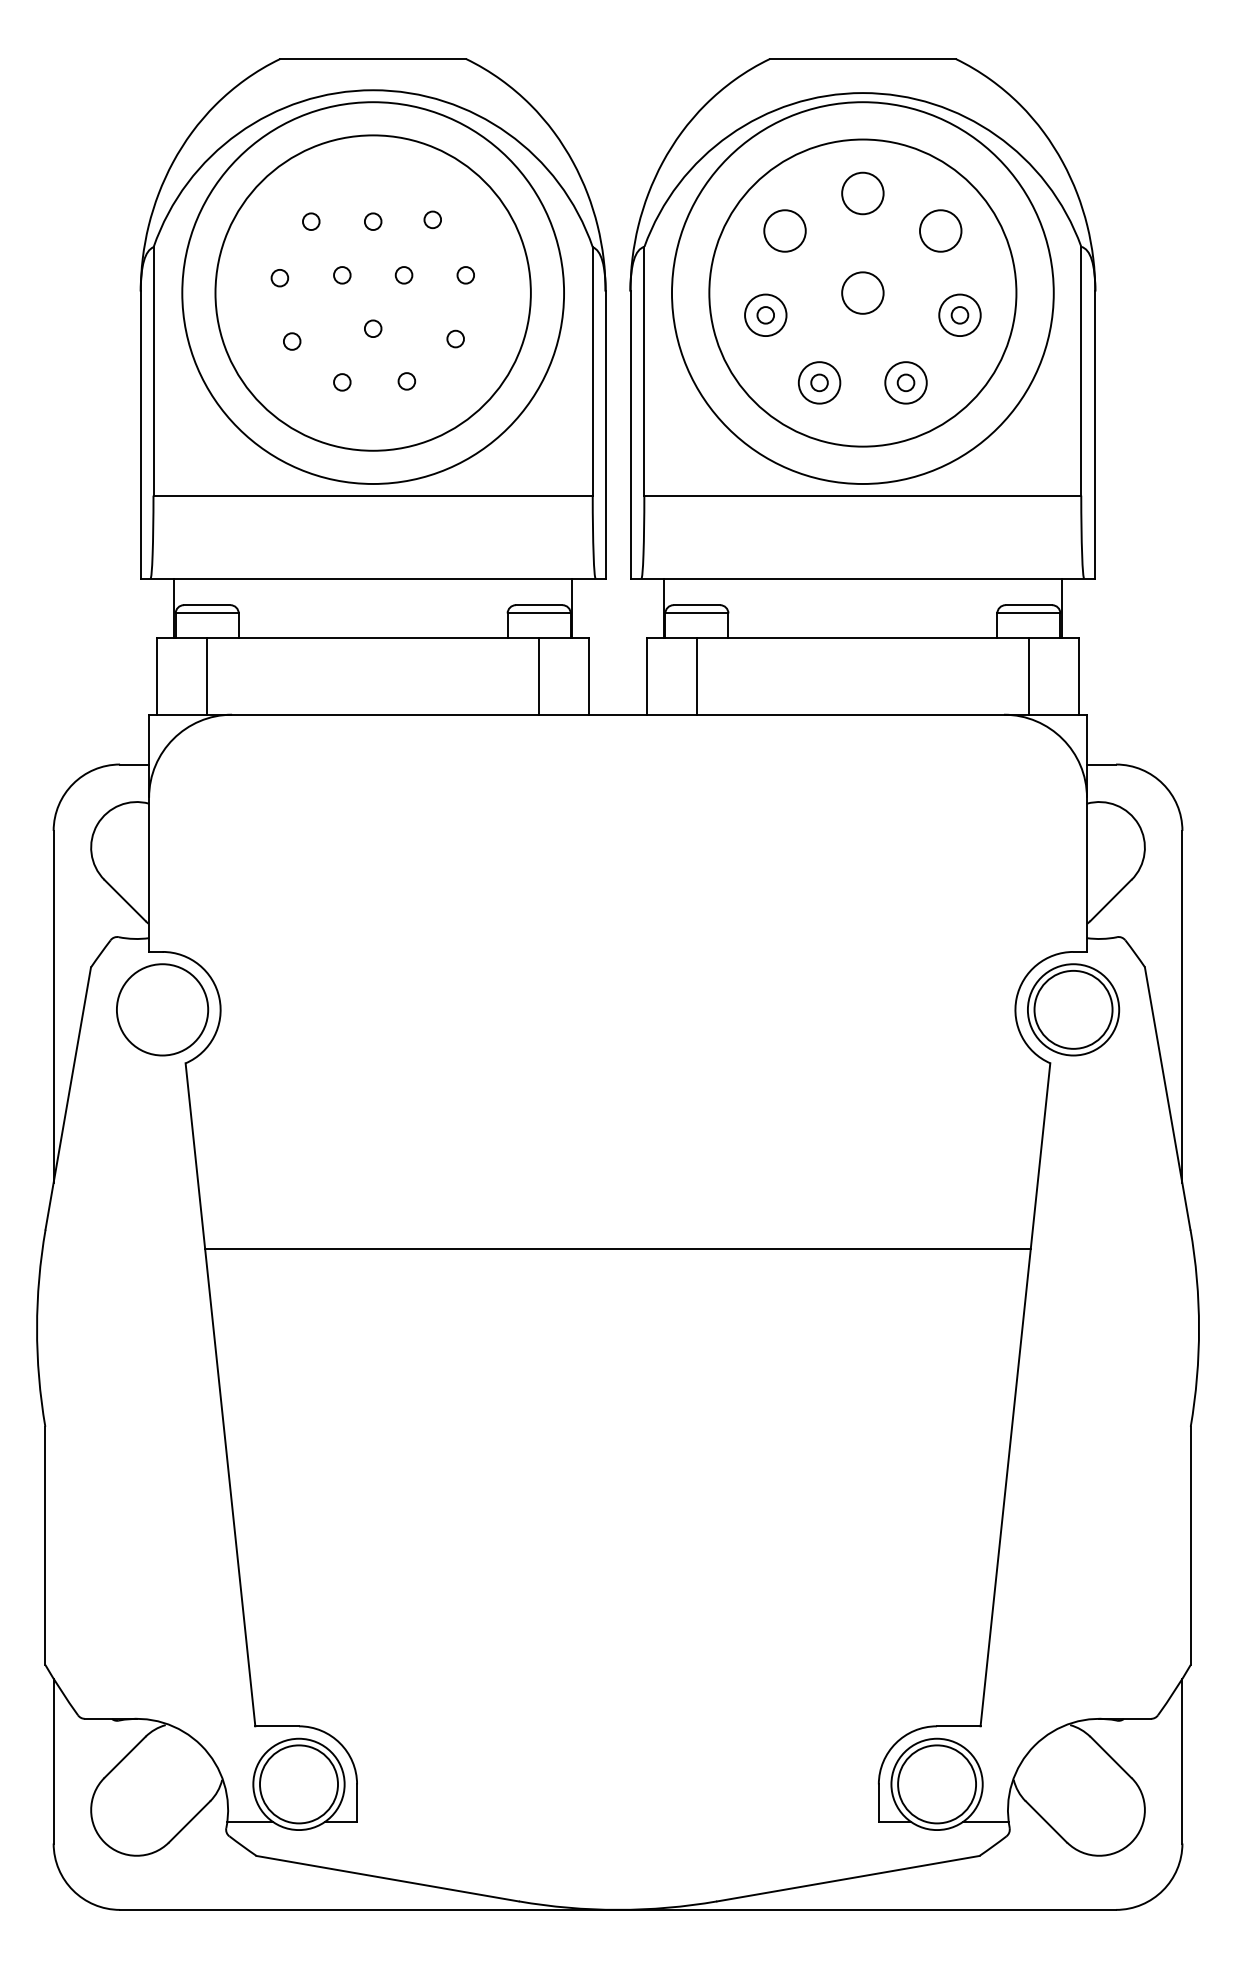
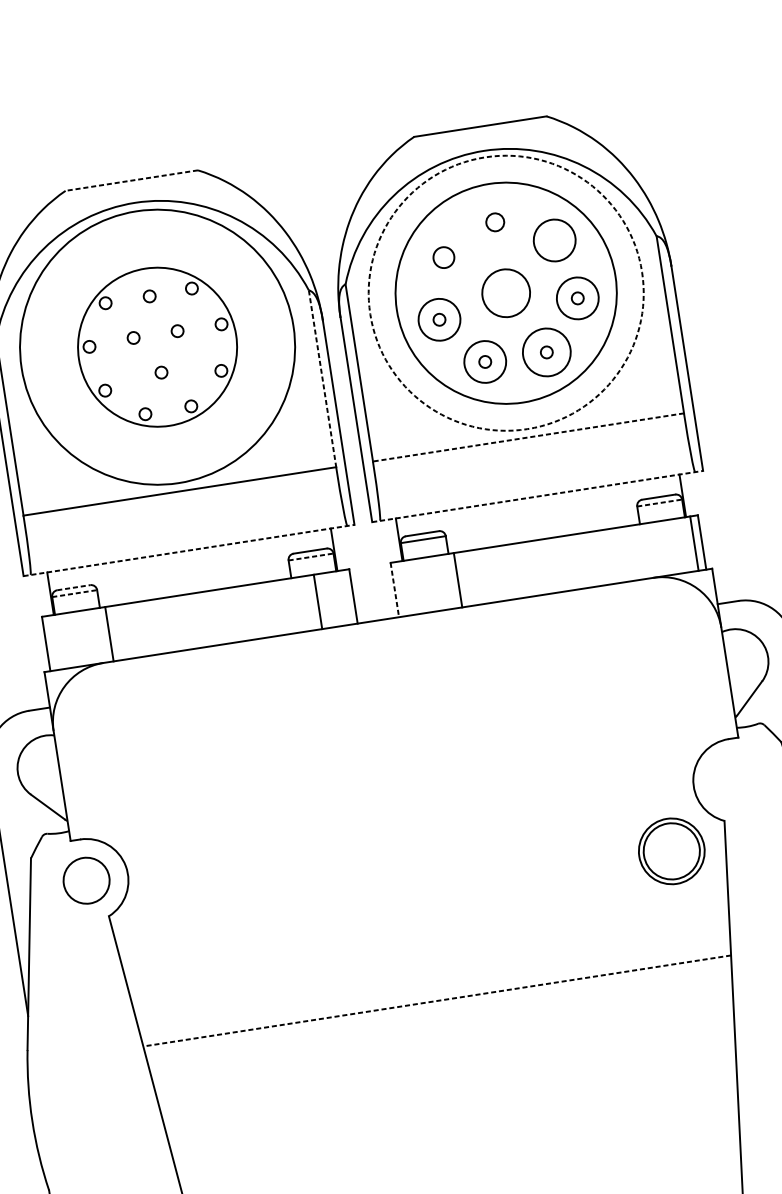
line: (373, 59) -> (132, 180), solid -> dashed
circle: (862, 193) -> (494, 222), size x0.6
circle: (784, 230) -> (443, 257), size x0.7
circle: (940, 230) -> (554, 240), size x1.4
circle: (372, 292) -> (157, 346), size x0.7
circle: (862, 292) -> (505, 292), size x1.6
circle: (862, 292) -> (505, 292), solid -> dashed
circle: (765, 315) -> (439, 319), size x1.4
circle: (959, 315) -> (577, 298), size x1.4
line: (592, 371) -> (322, 378), solid -> dashed
circle: (819, 382) -> (485, 361), size x1.4
circle: (905, 382) -> (546, 352), size x1.6
line: (862, 495) -> (528, 437), solid -> dashed
line: (373, 578) -> (189, 550), solid -> dashed
line: (863, 578) -> (538, 496), solid -> dashed
line: (207, 605) -> (74, 587), solid -> dashed
line: (207, 613) -> (74, 593), solid -> dashed
line: (539, 613) -> (311, 557), solid -> dashed
line: (1028, 613) -> (659, 503), solid -> dashed
line: (207, 676) -> (109, 634), moved
line: (696, 676) -> (457, 580), moved
line: (1028, 676) -> (694, 543), moved
line: (647, 677) -> (395, 590), solid -> dashed
circle: (162, 1009) -> (86, 880), size x0.7
part: (1073, 1009) -> (671, 851), moved
line: (617, 1249) -> (436, 1001), solid -> dashed

